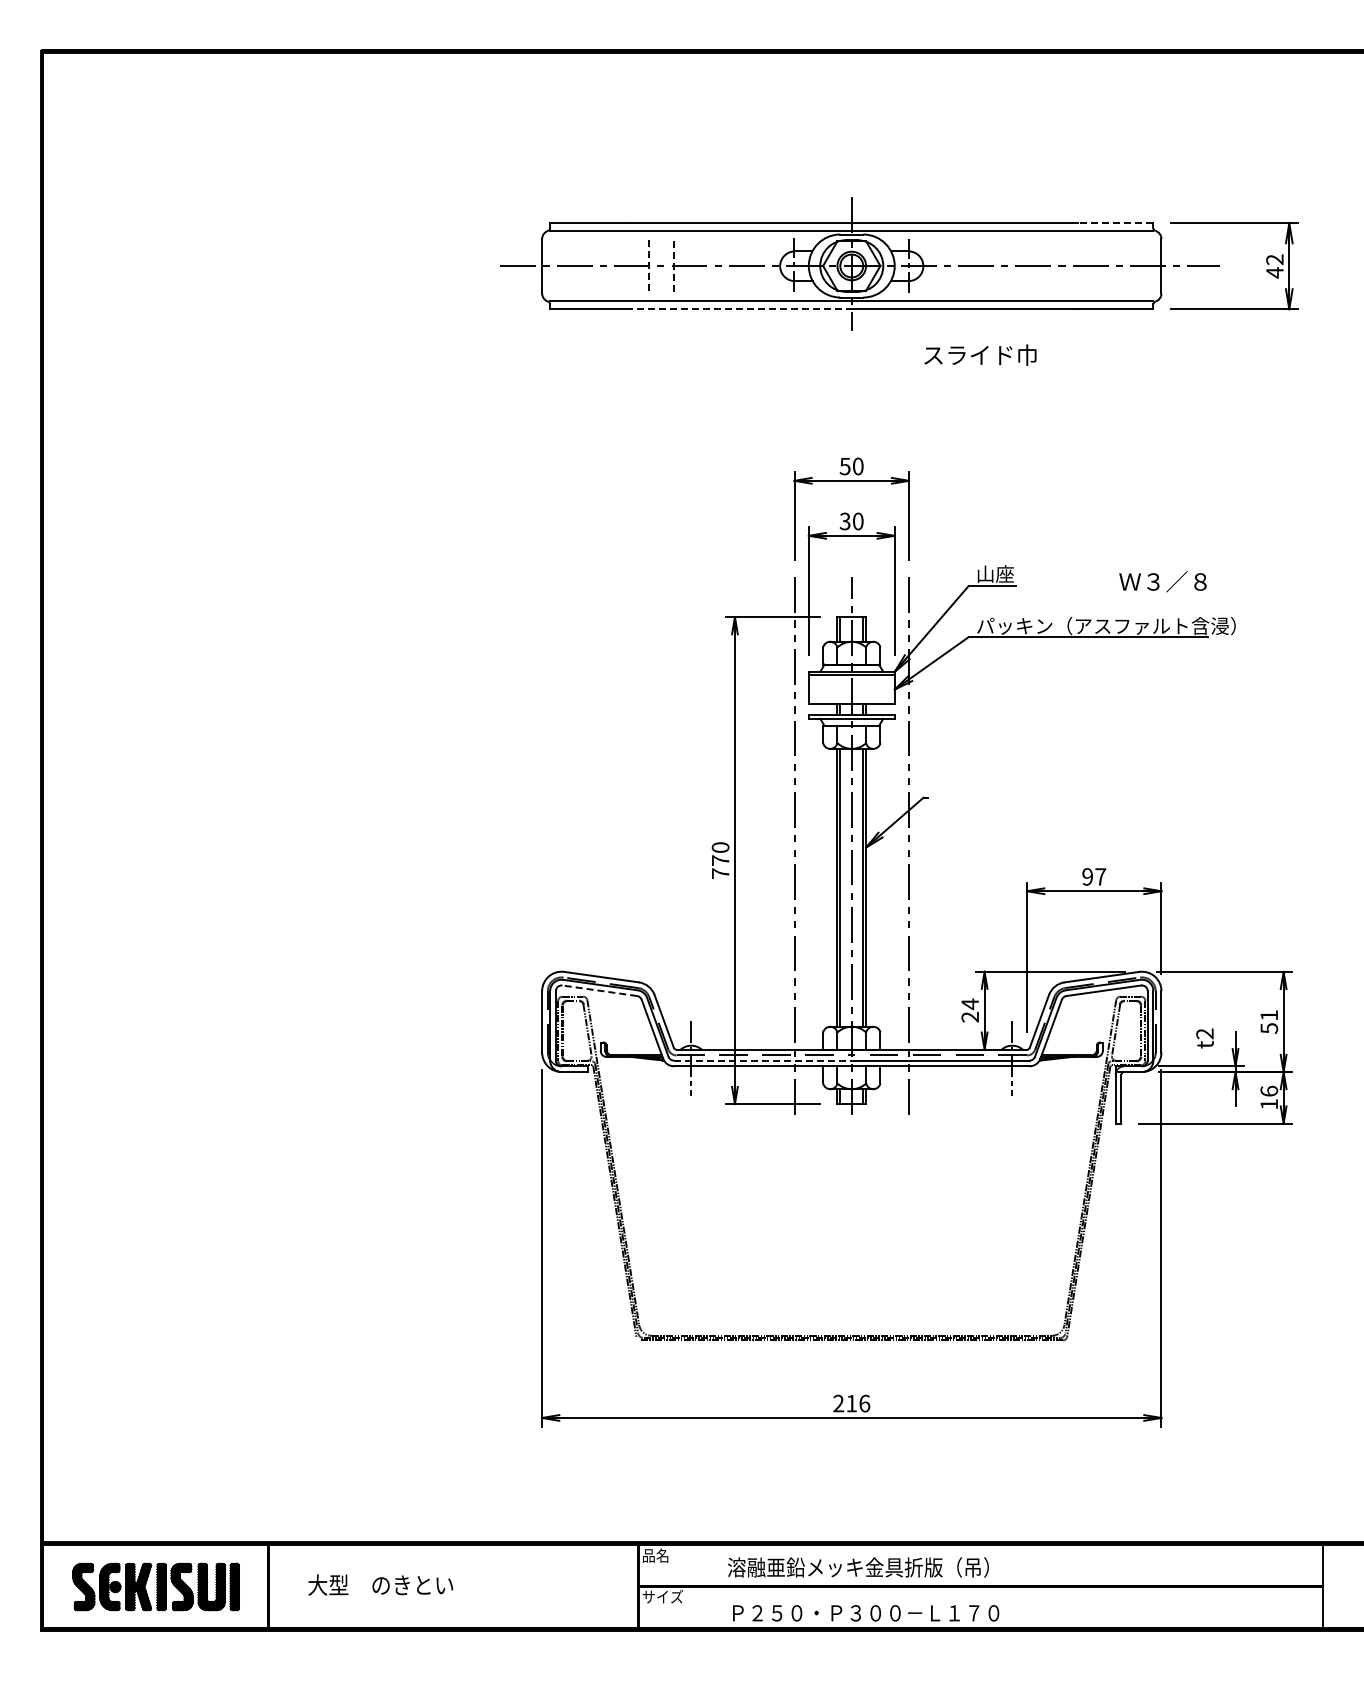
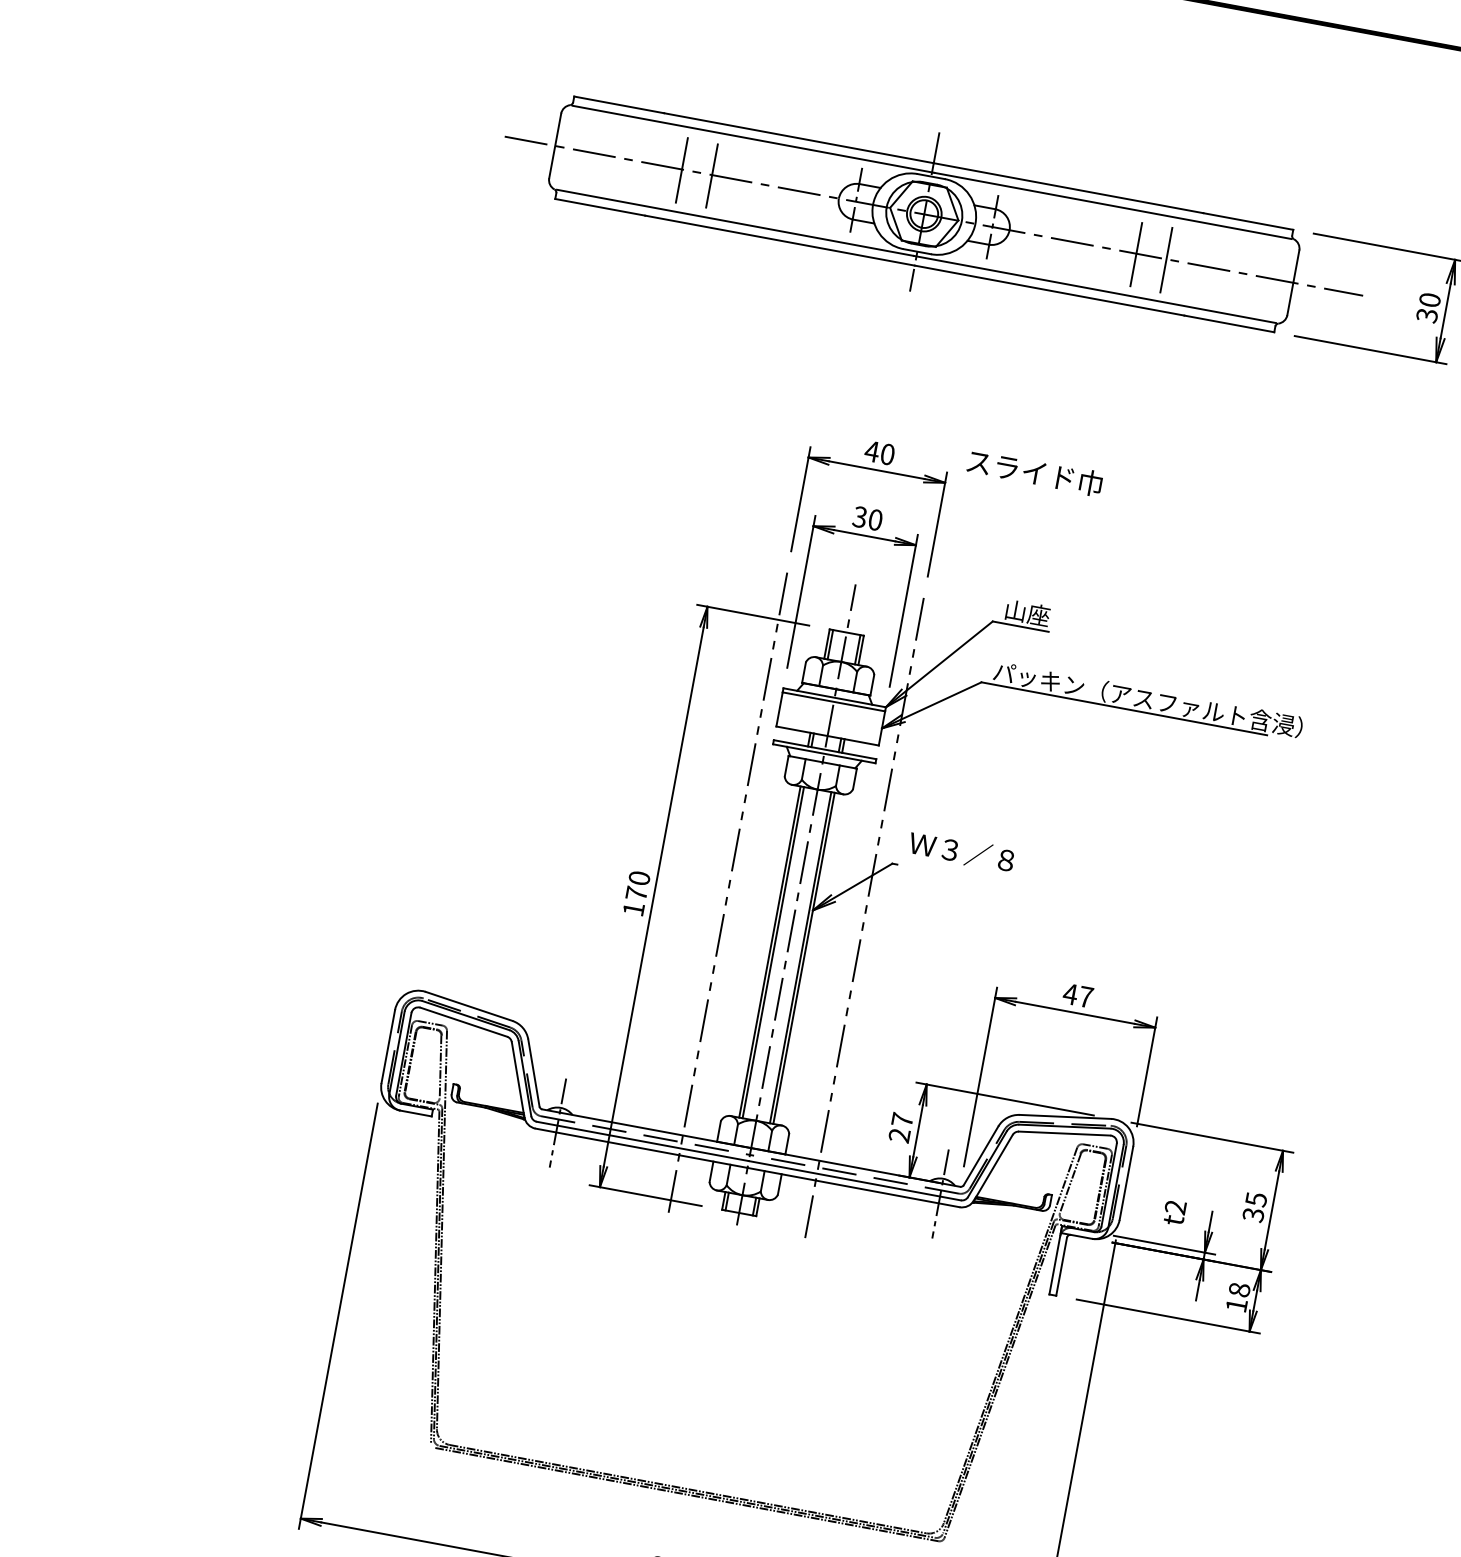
line: (1115, 223) -> (1247, 221), dashed -> solid
line: (1029, 266) -> (1136, 253), added
line: (1055, 266) -> (1166, 259), added
text: (1274, 266) -> (1427, 308), 42 -> 30
line: (648, 267) -> (681, 170), dashed -> solid
line: (673, 267) -> (711, 176), dashed -> solid
line: (739, 309) -> (780, 241), dashed -> solid
text: (980, 354) -> (1035, 471), moved
text: (844, 466) -> (871, 451), 50 -> 40
text: (1162, 581) -> (961, 851), moved
text: (720, 873) -> (633, 909), 770 -> 170
text: (1087, 876) -> (1070, 993), 97 -> 47
line: (599, 990) -> (463, 1021), dashed -> solid
text: (969, 1004) -> (901, 1120), 24 -> 27
text: (1269, 1021) -> (1255, 1206), 51 -> 35
line: (762, 1060) -> (642, 1141), dashed -> solid
text: (1268, 1090) -> (1238, 1288), 16 -> 18

